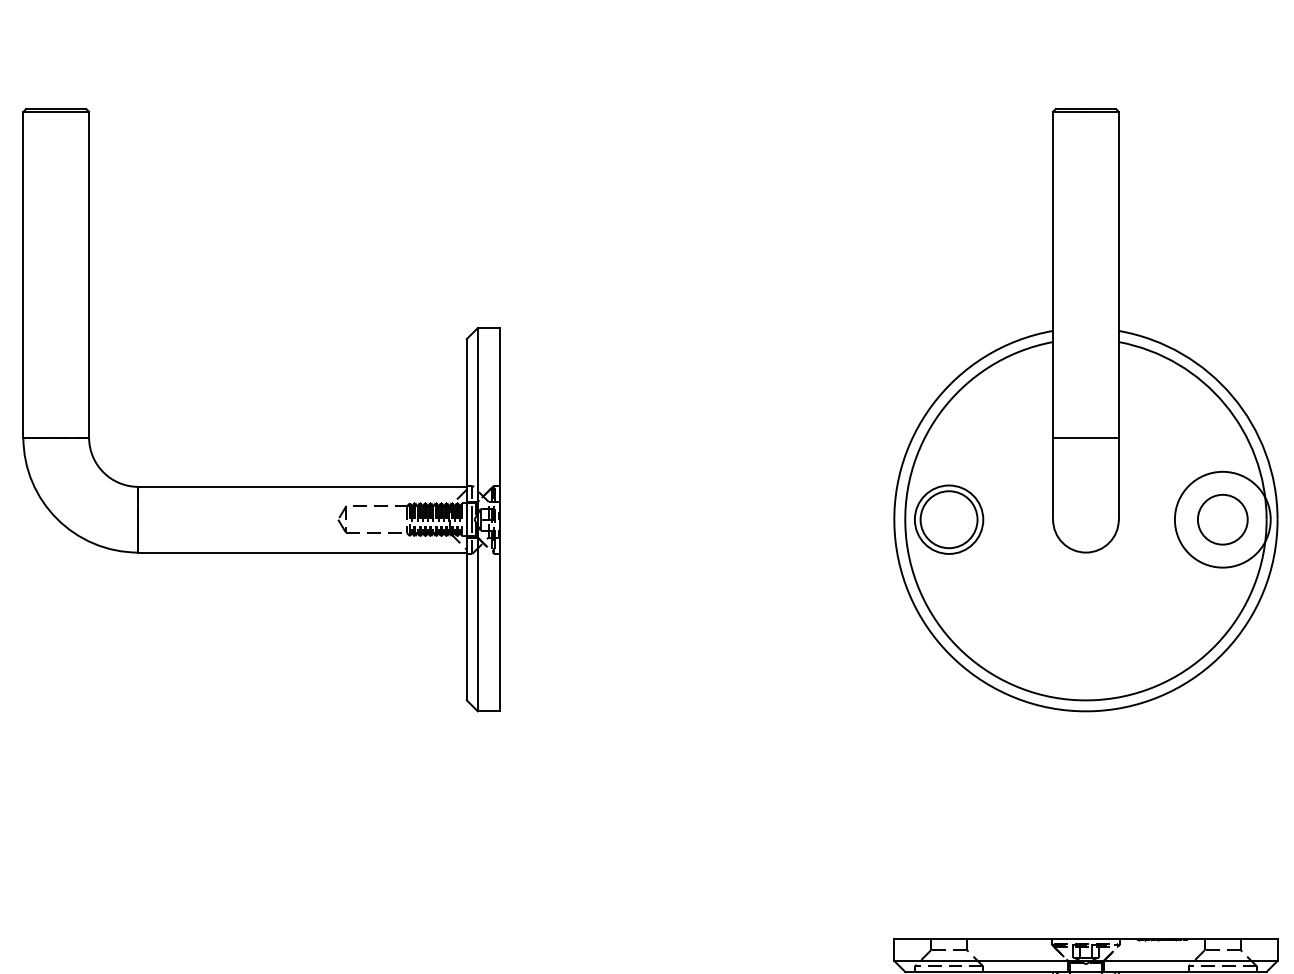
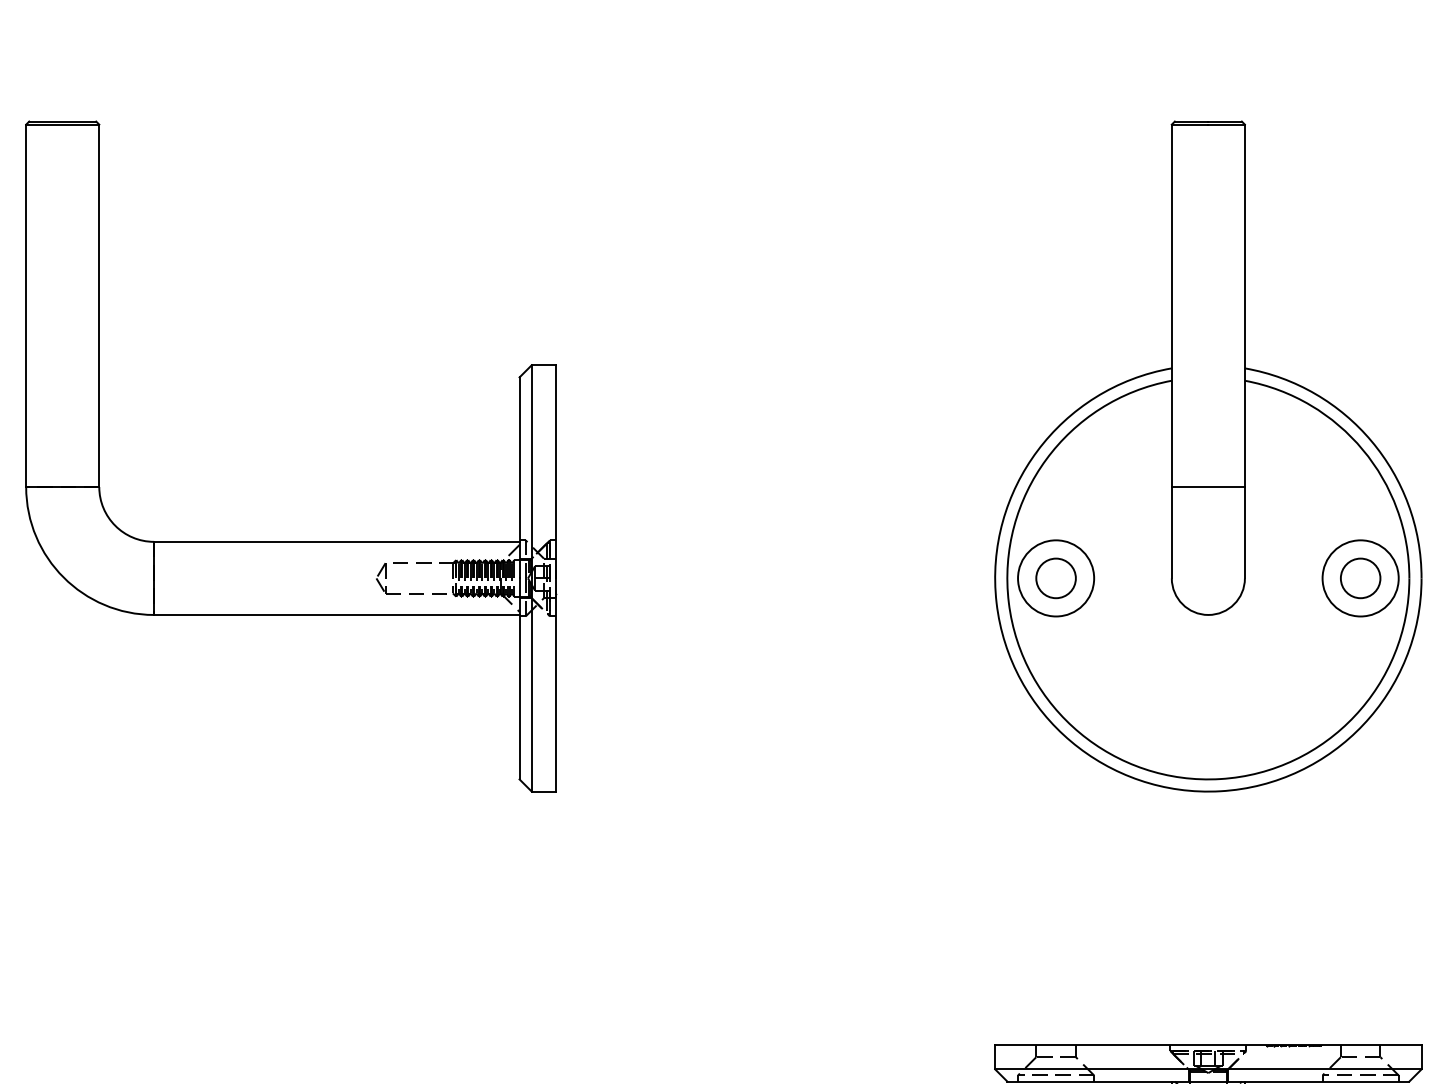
circle: (948, 519) -> (1055, 578), size x0.62
circle: (1222, 519) -> (1360, 578), size x0.71
circle: (1222, 519) -> (1360, 578), size x0.71

